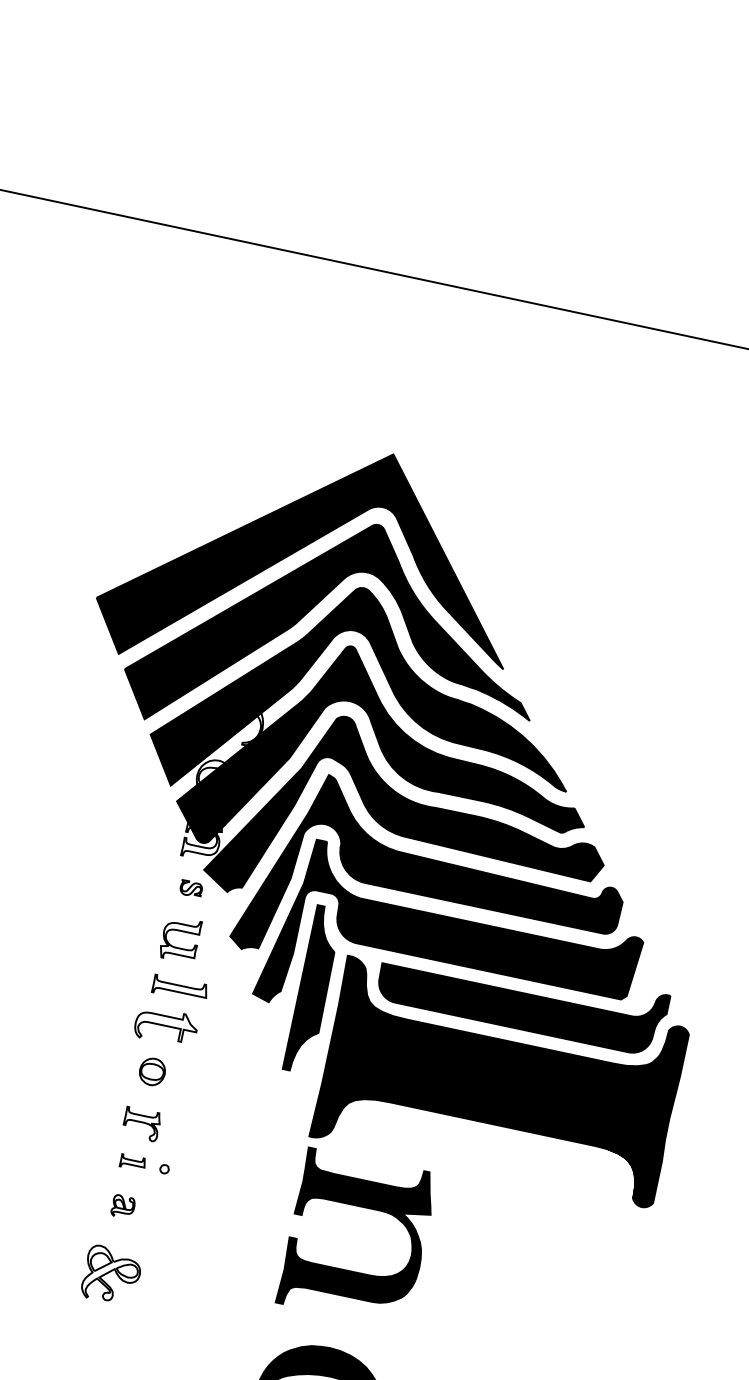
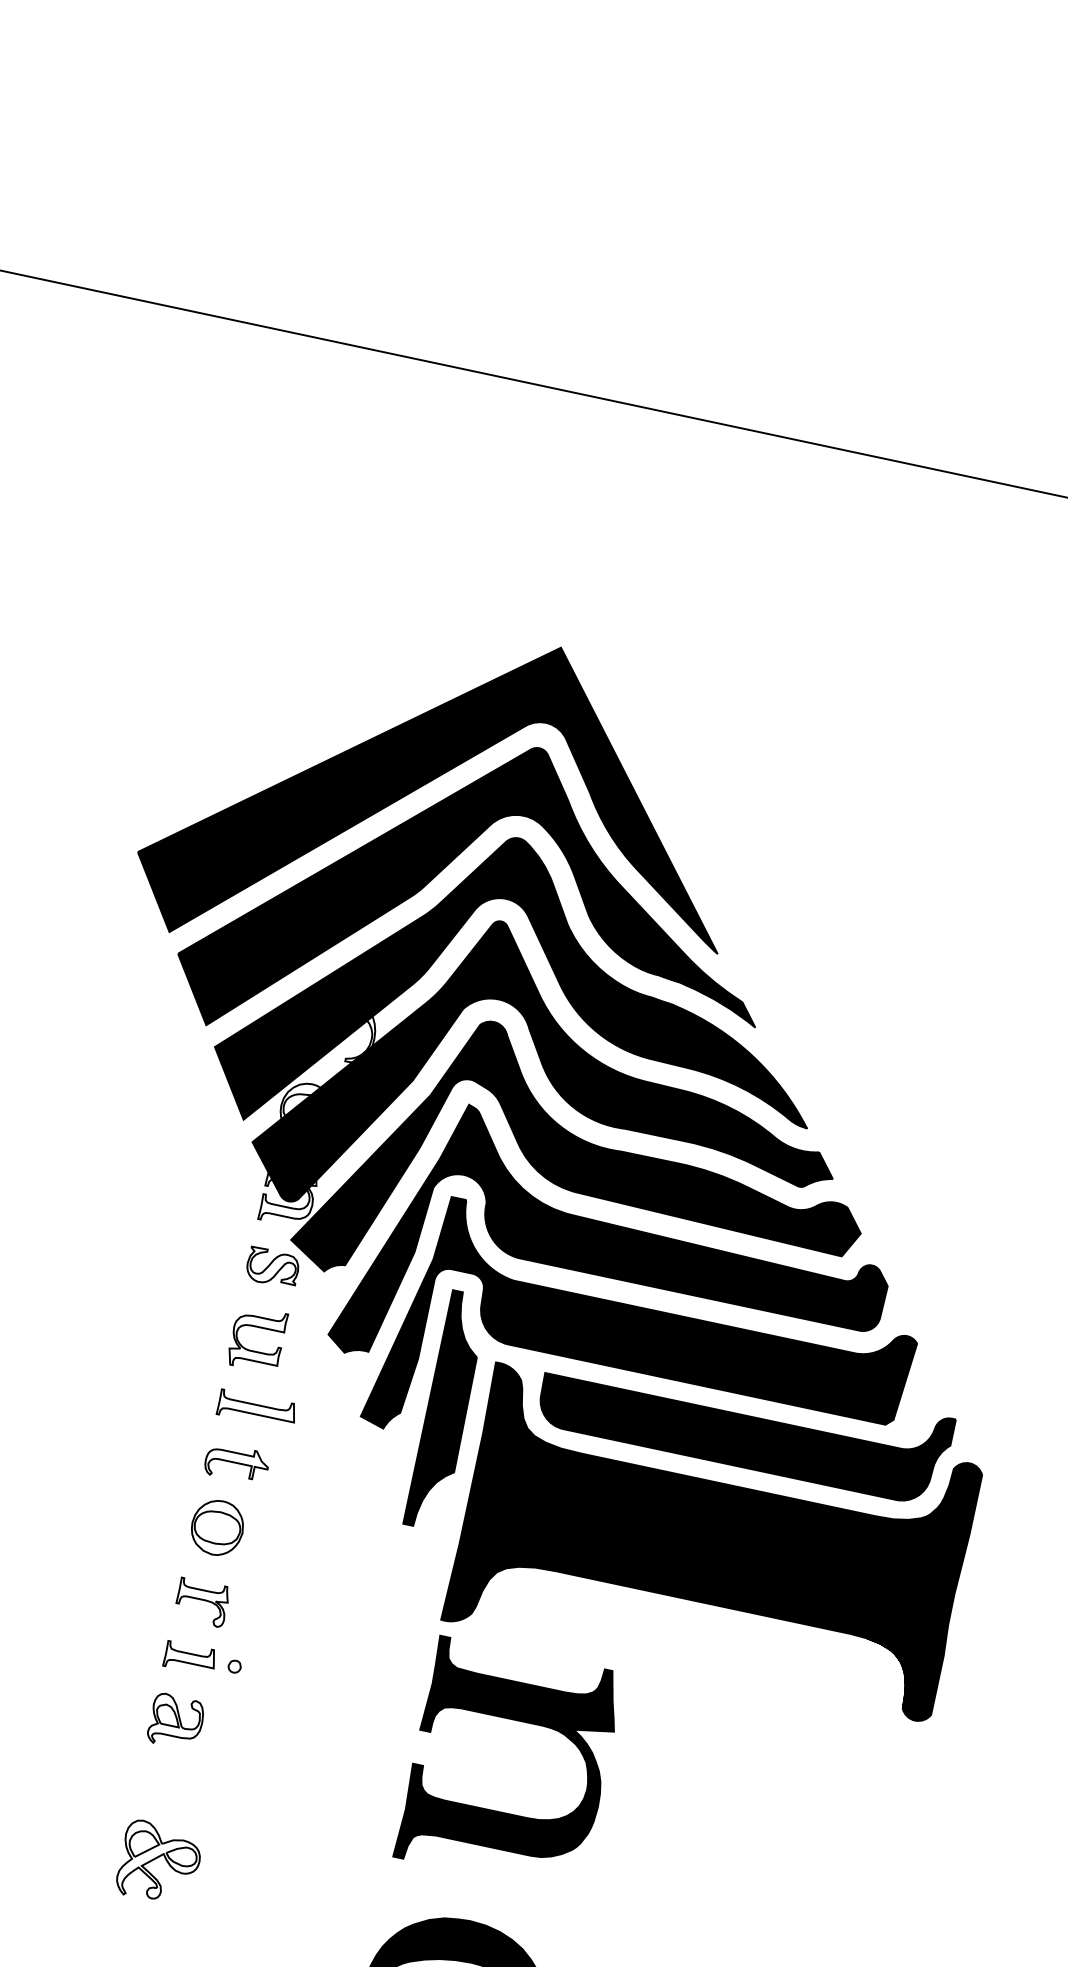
part: (191, 887) -> (272, 1265), size x1.67
part: (165, 1027) -> (236, 1464), size x0.71
part: (152, 1071) -> (217, 1527), size x1.43
part: (132, 1160) -> (188, 1654), size x1.43
part: (123, 1204) -> (175, 1717), size x1.67
part: (111, 1272) -> (158, 1859), moved

